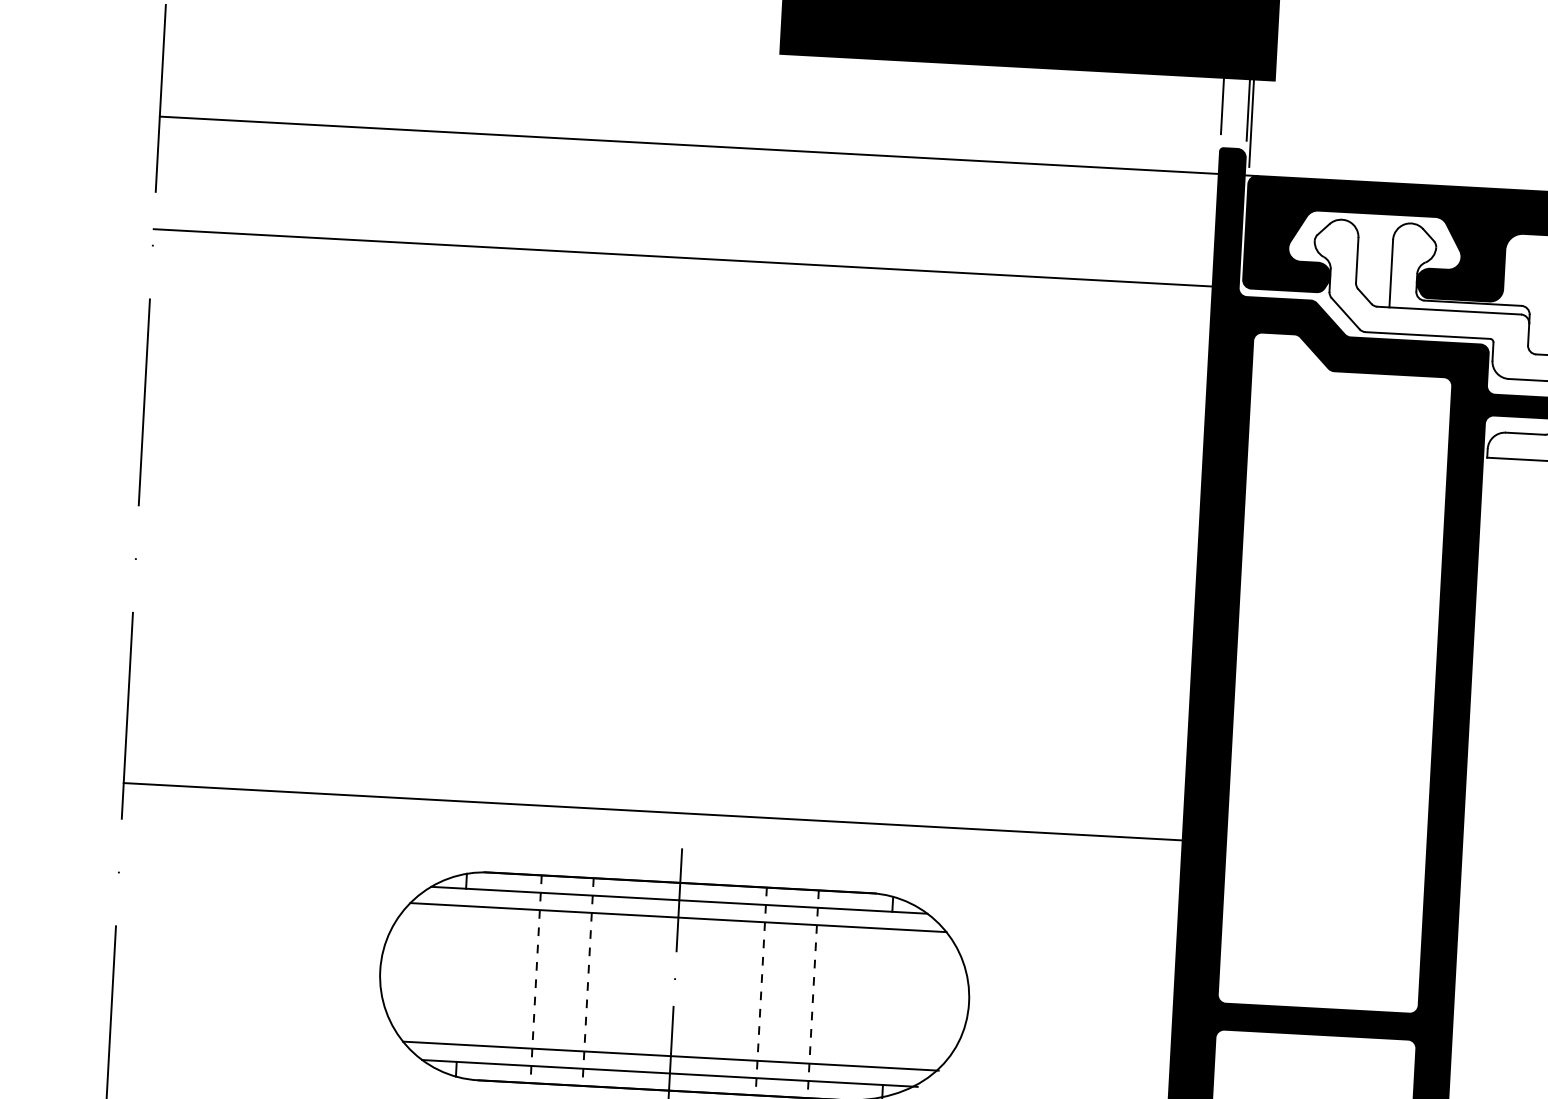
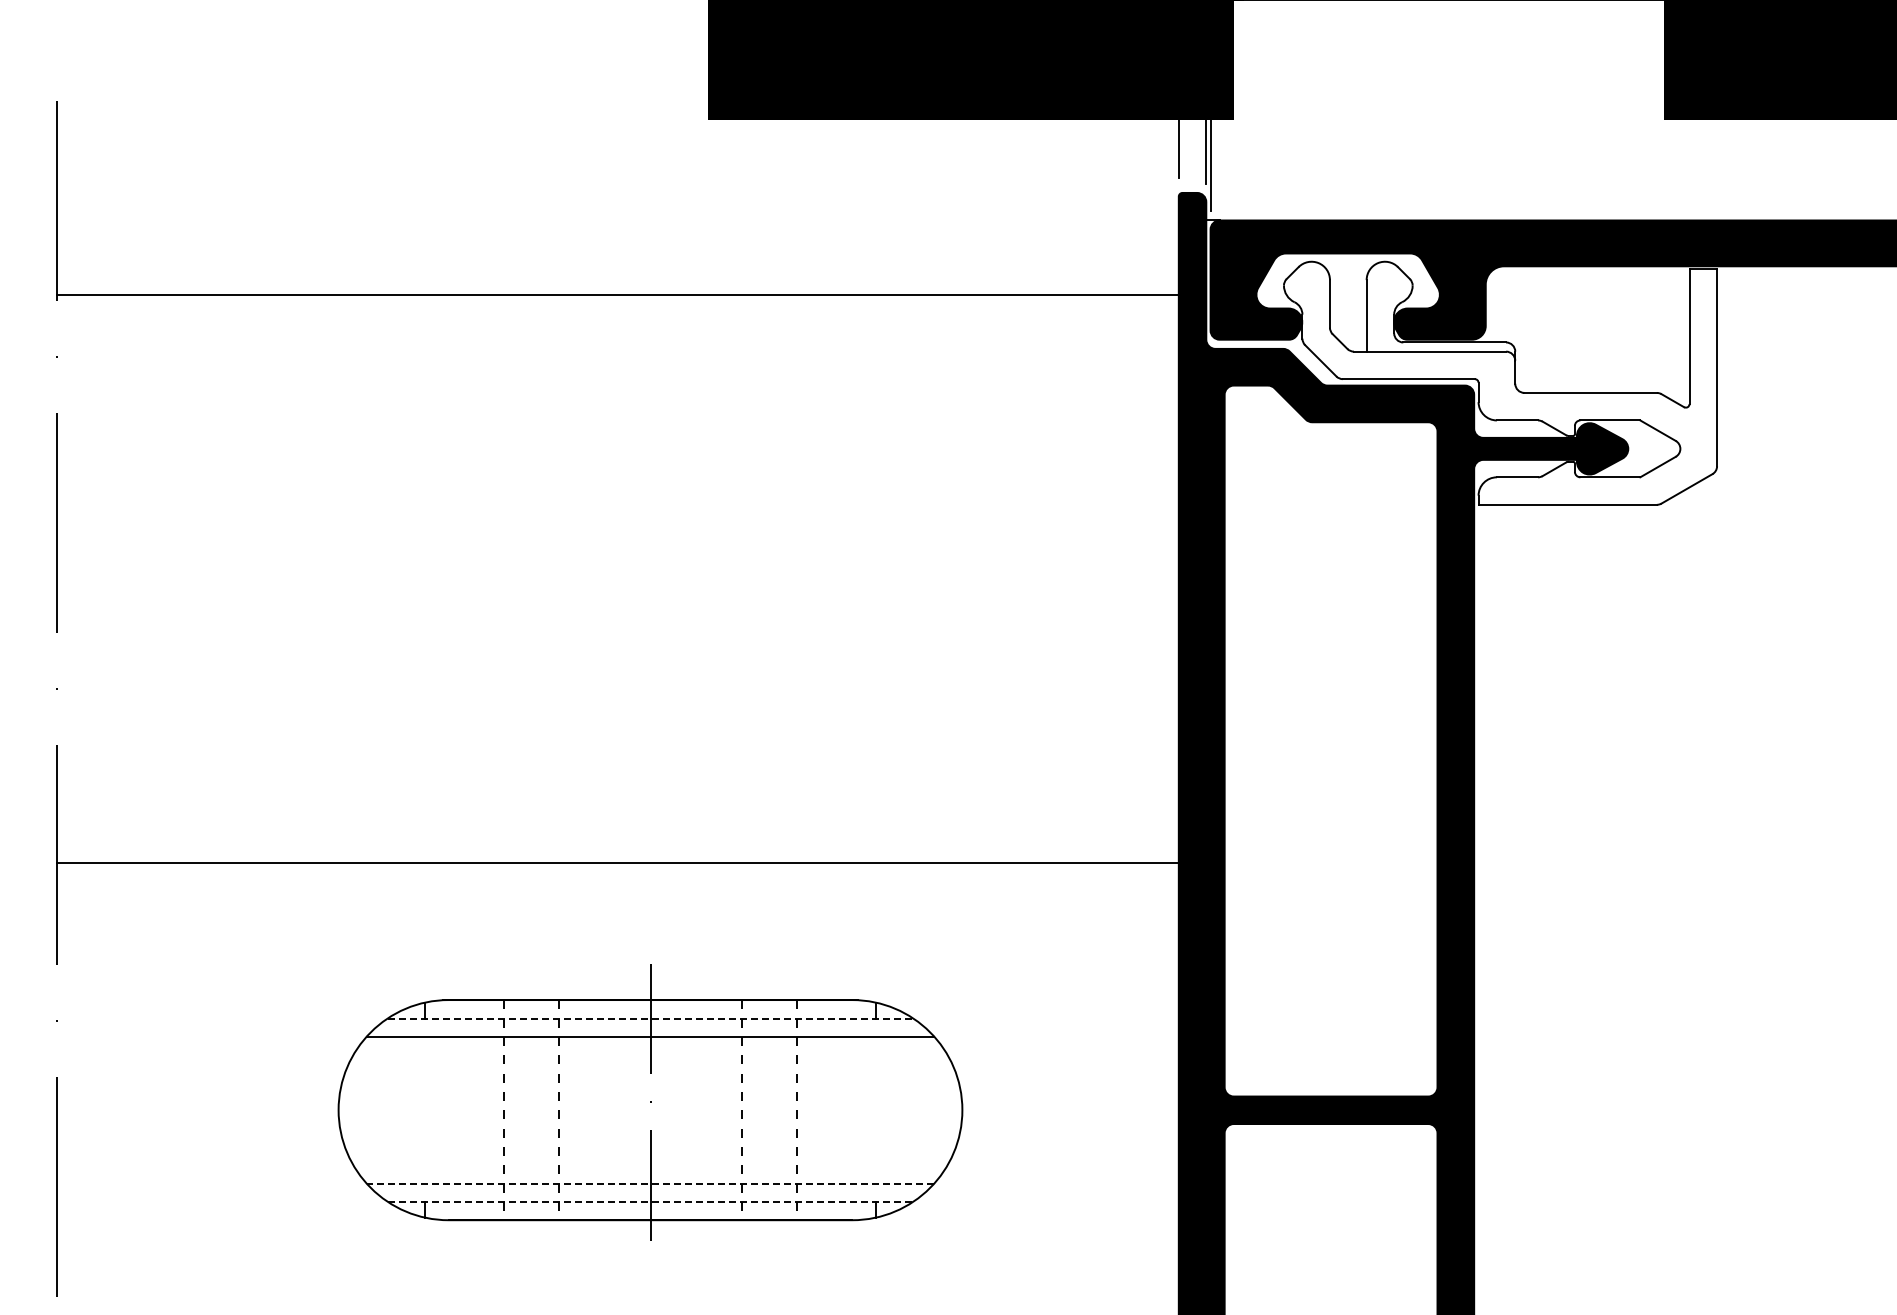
line: (688, 145) -> (617, 295), moved
line: (684, 257) -> (619, 339), removed
line: (652, 811) -> (617, 862), moved
line: (679, 900) -> (650, 1018), solid -> dashed
line: (670, 1055) -> (650, 1183), solid -> dashed
line: (670, 1073) -> (651, 1202), solid -> dashed

